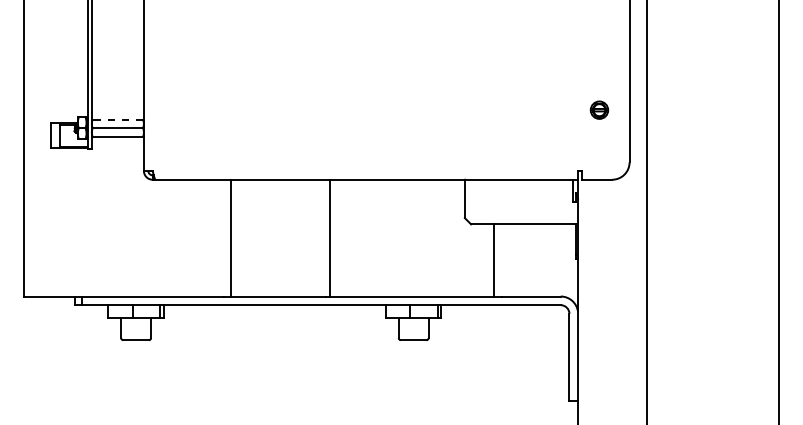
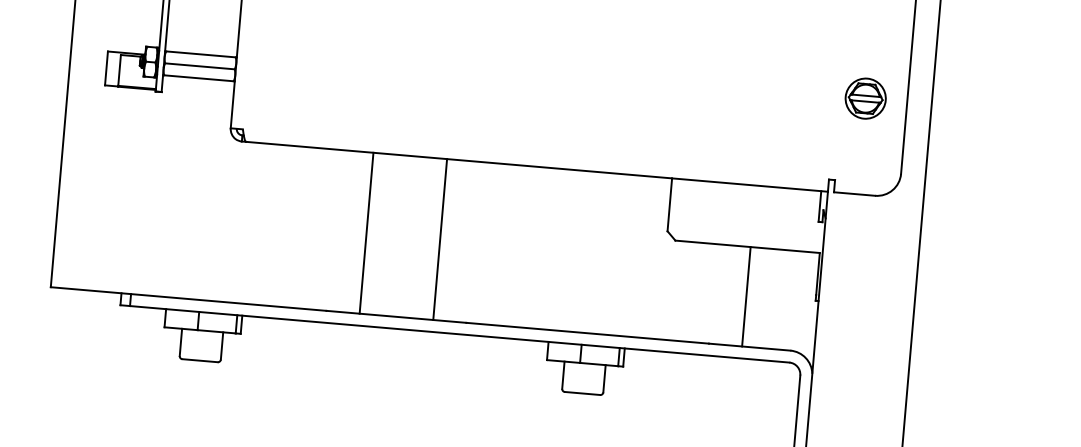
part: (599, 109) -> (865, 97), size x1.67
line: (117, 119) -> (200, 54), dashed -> solid
line: (231, 237) -> (367, 232), moved
line: (329, 237) -> (440, 238), moved
line: (493, 260) -> (746, 296), moved

